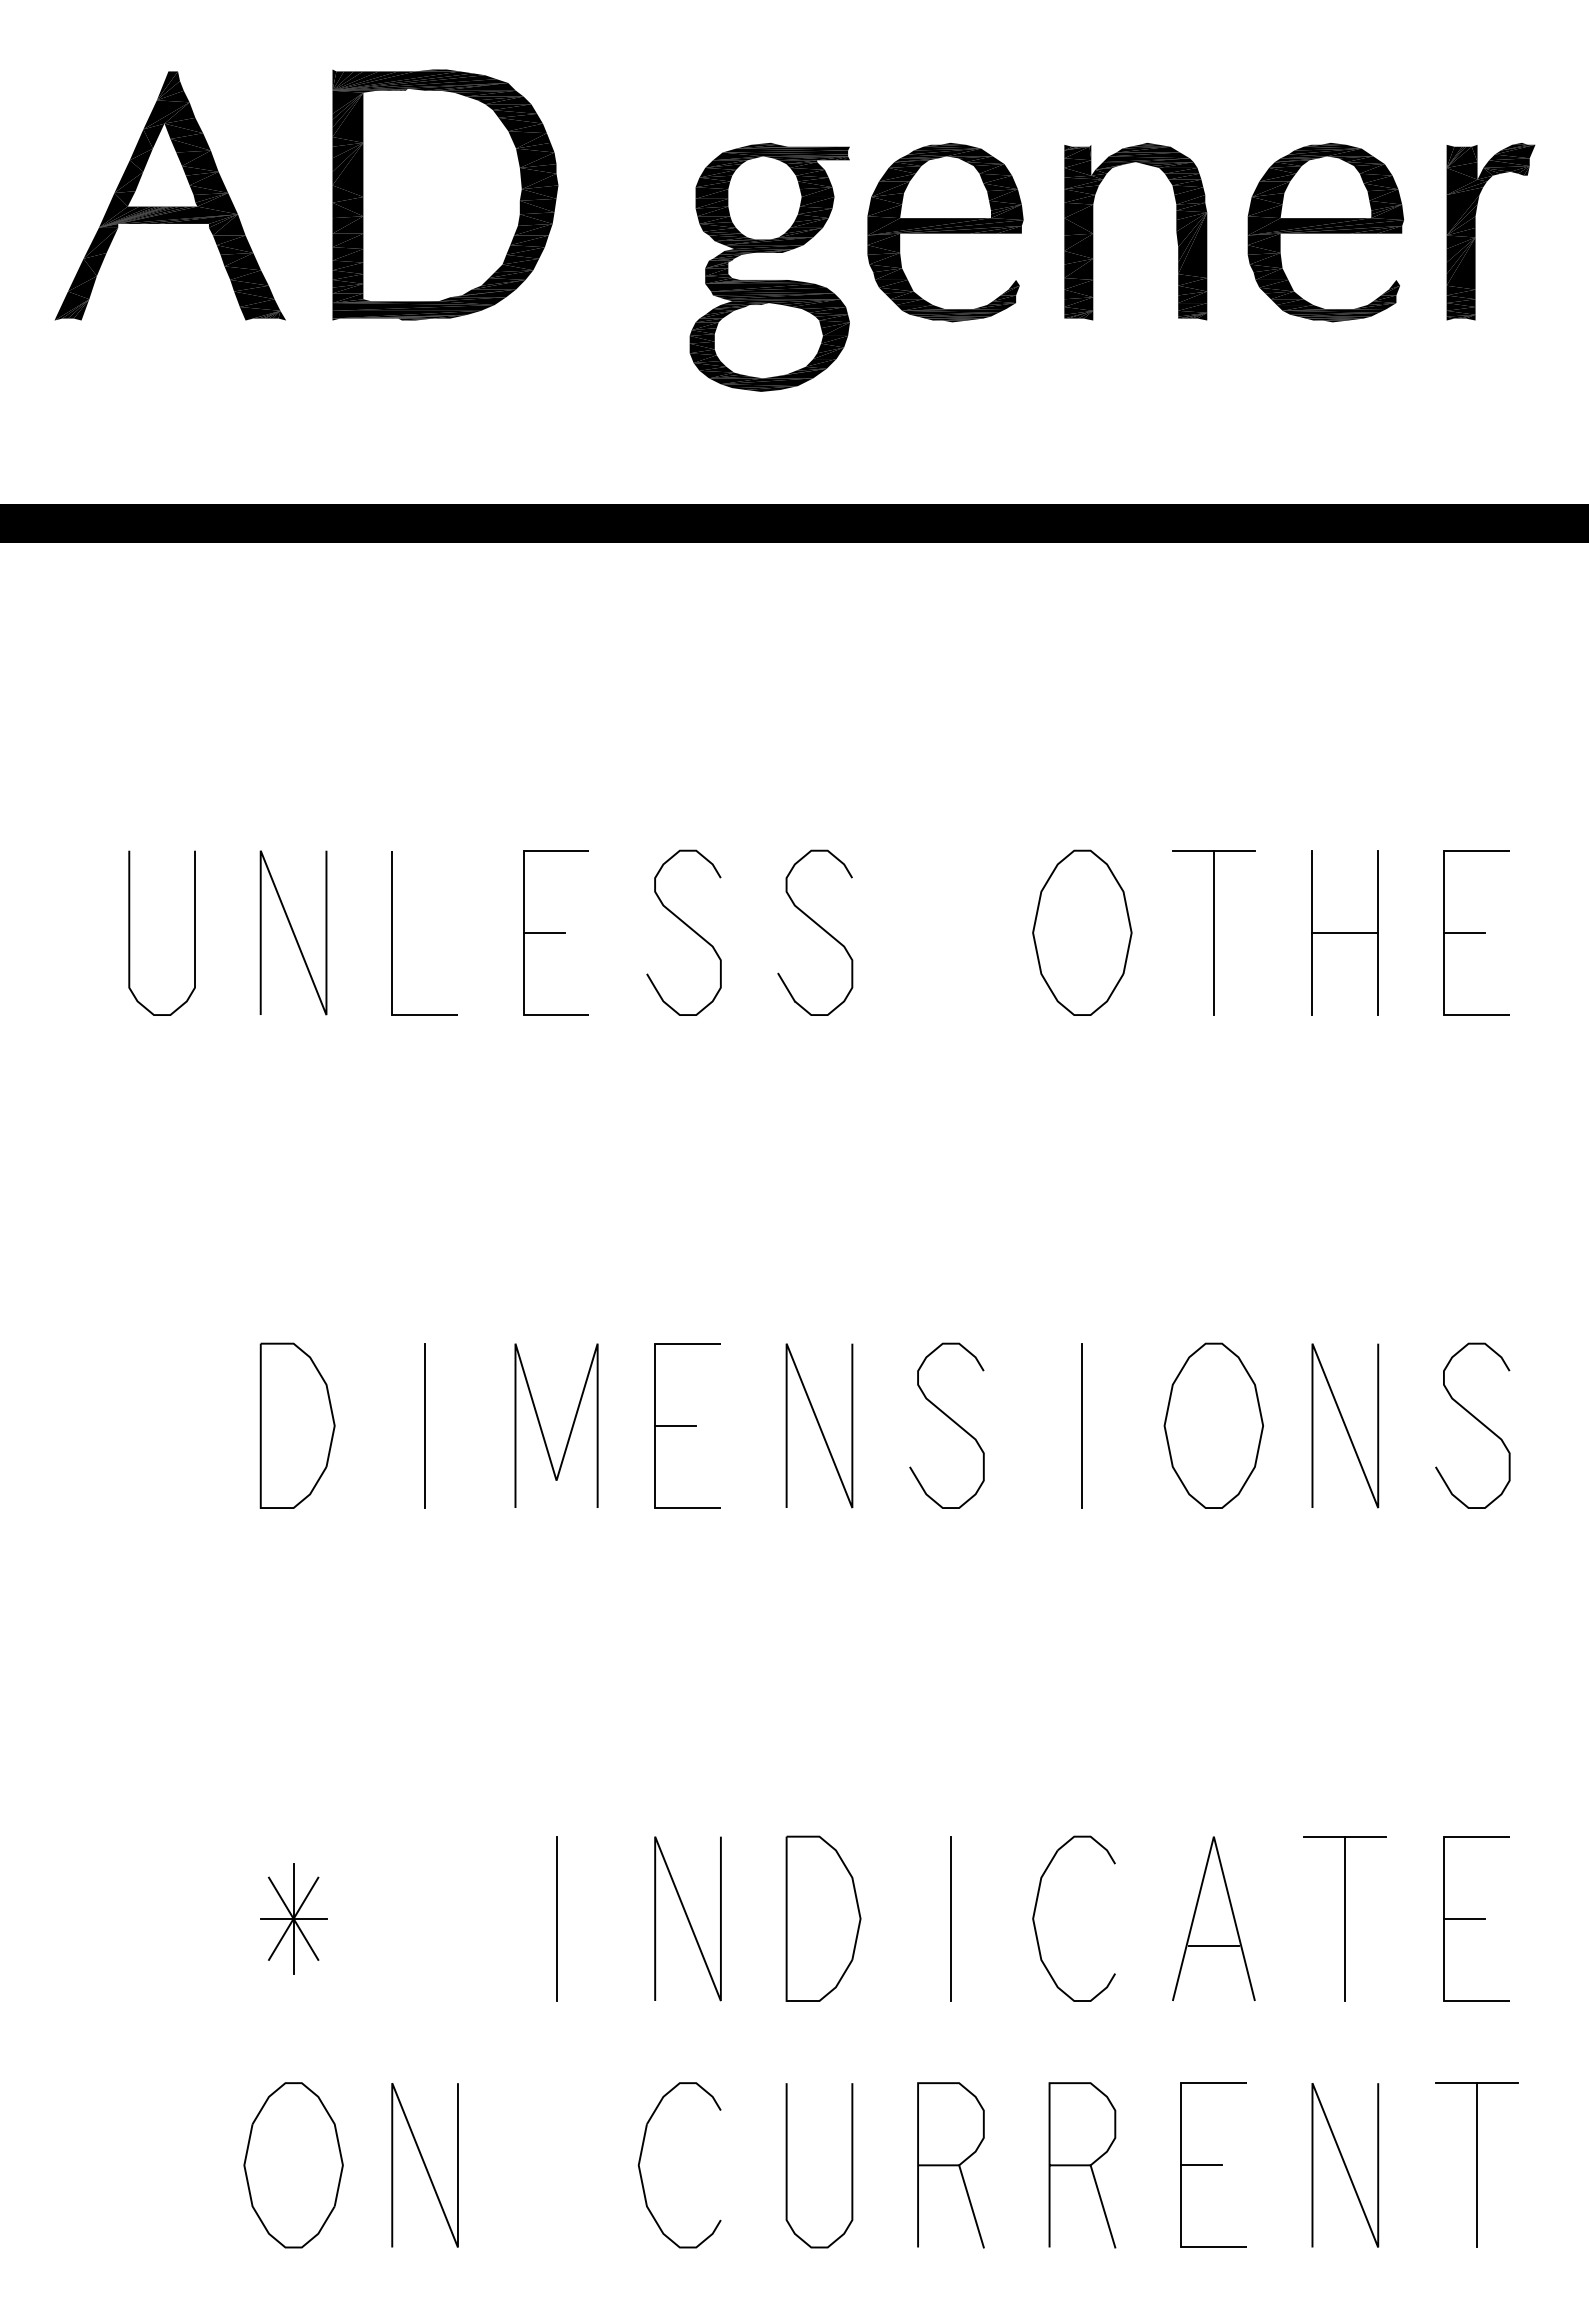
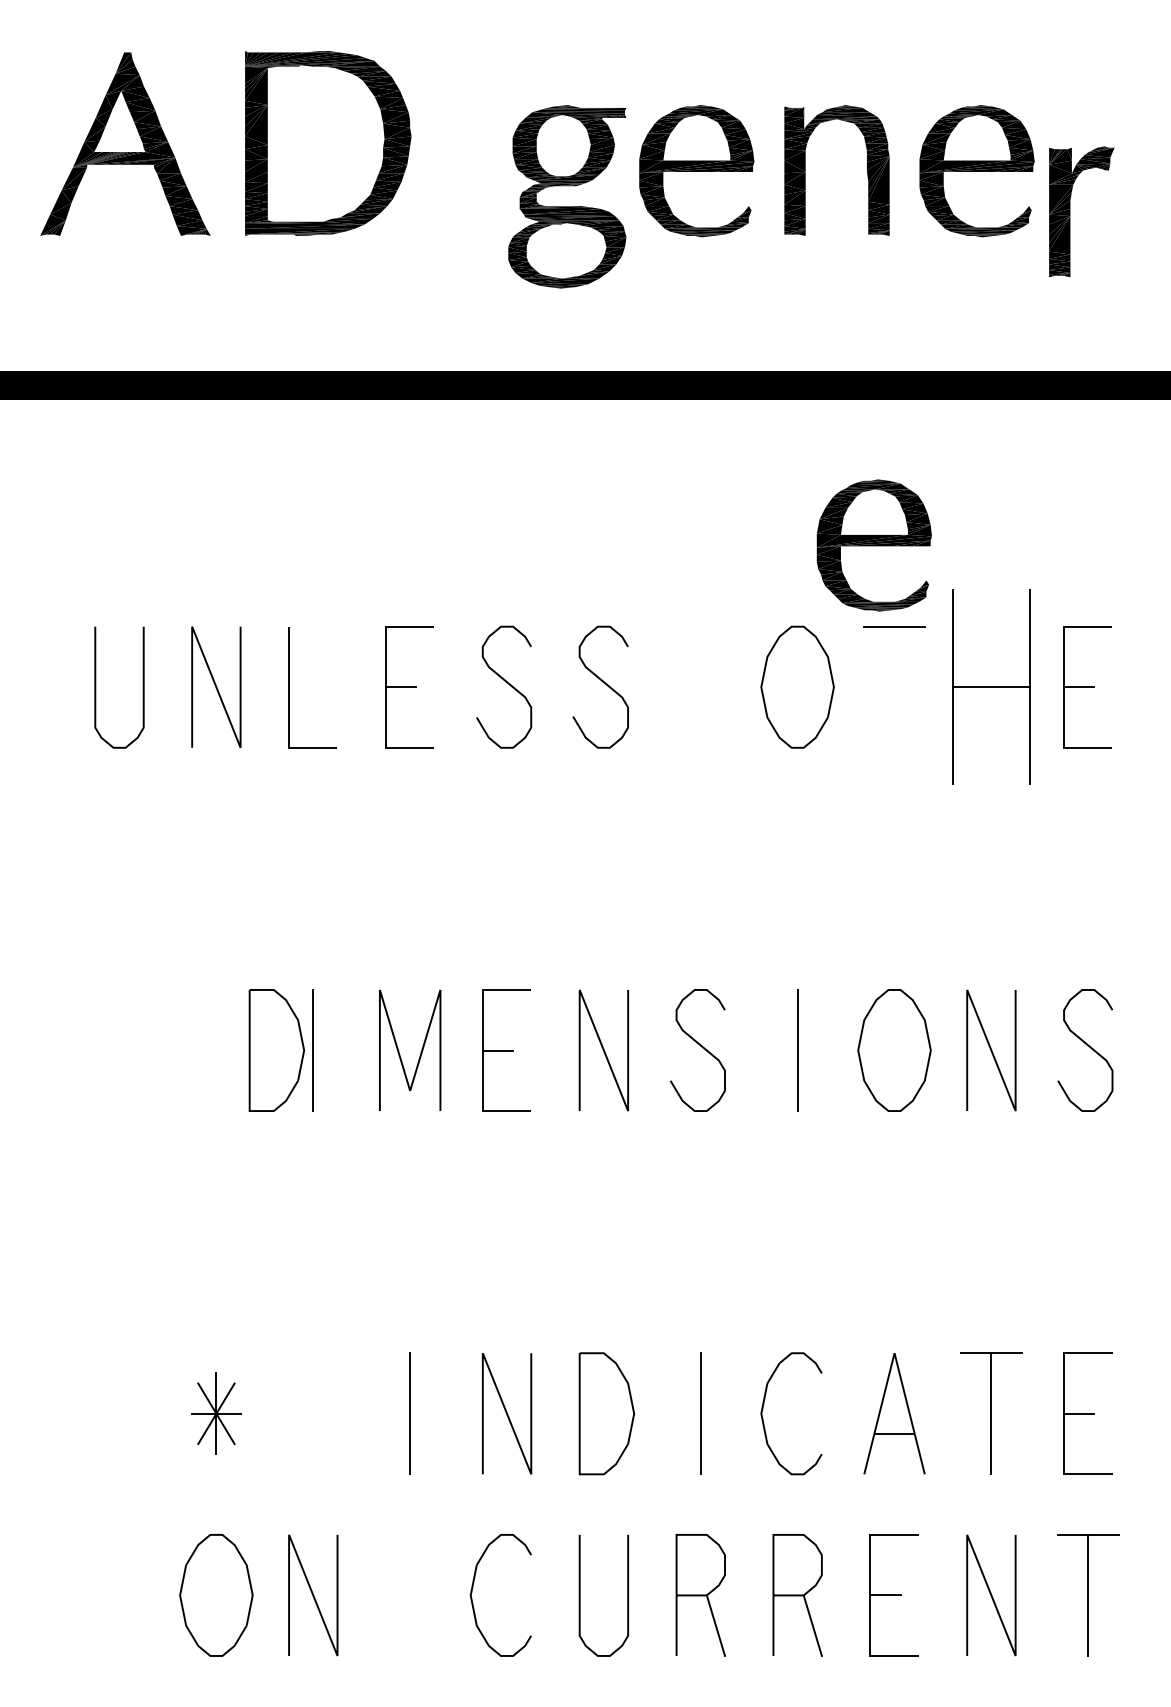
part: (1475, 231) -> (1070, 211), moved
part: (1186, 740) -> (874, 545), added
line: (1213, 932) -> (894, 686), removed
part: (1344, 932) -> (990, 686), size x1.6
part: (297, 1425) -> (276, 1050), moved

